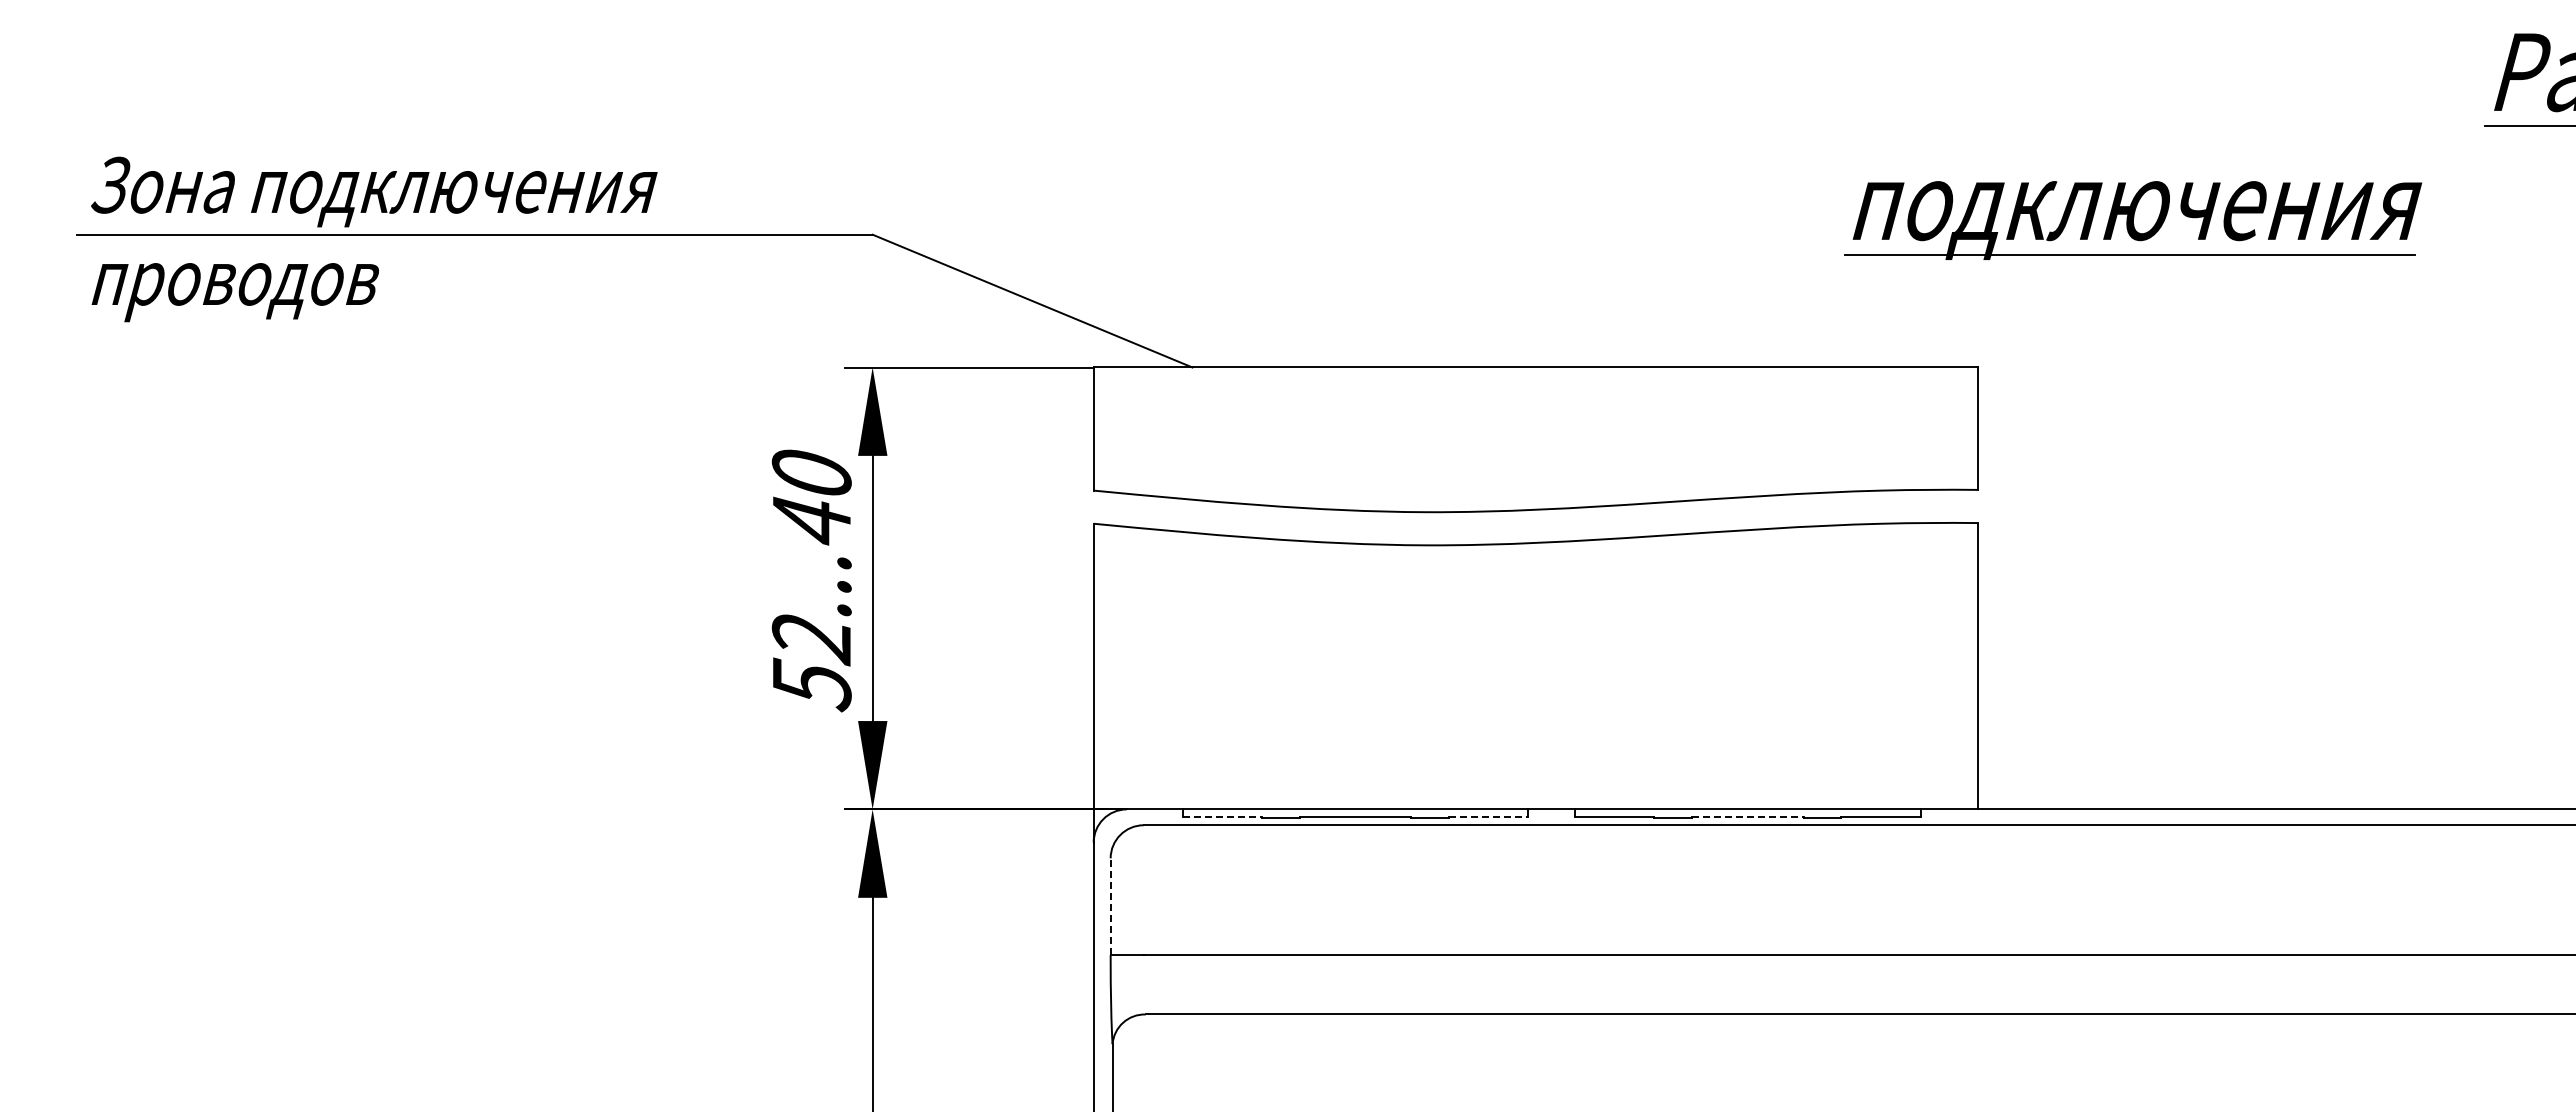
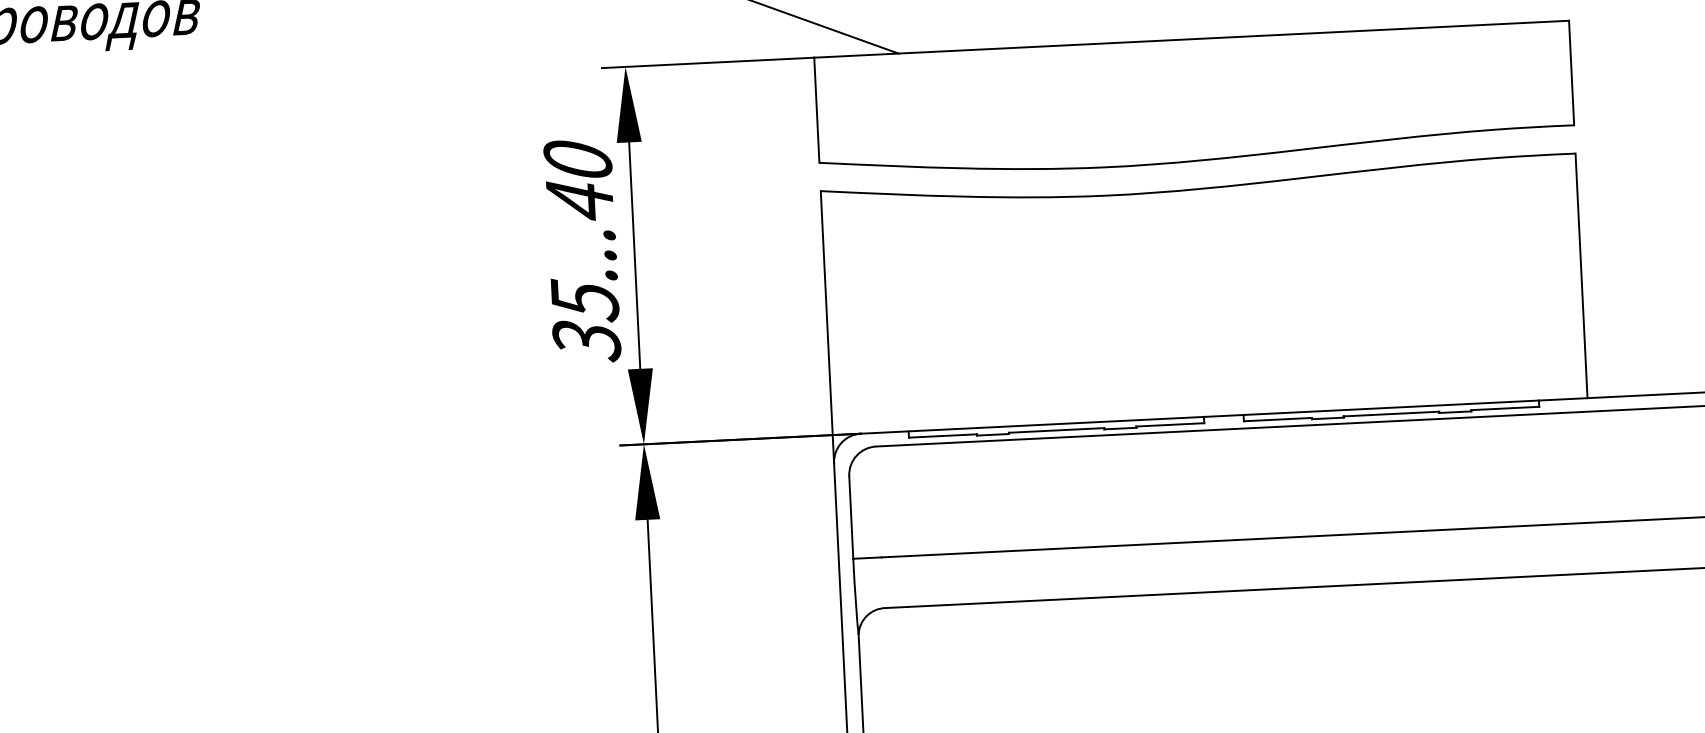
text: (811, 661) -> (585, 320), 52...40 -> 35...40
line: (1222, 816) -> (943, 435), dashed -> solid
line: (1488, 816) -> (1170, 424), dashed -> solid
line: (1747, 816) -> (1391, 413), dashed -> solid
line: (1110, 906) -> (851, 517), dashed -> solid

